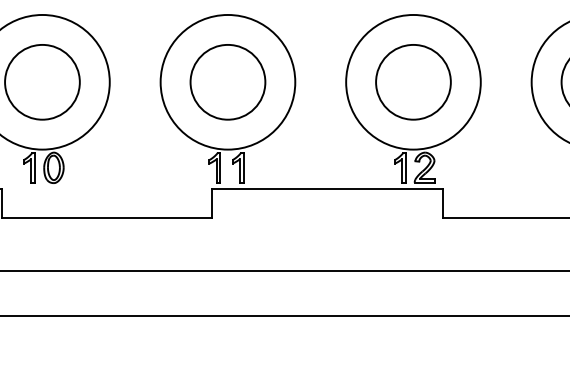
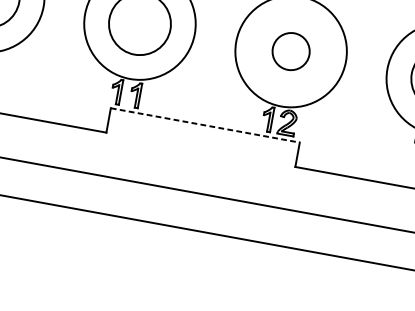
circle: (413, 81) -> (291, 50), size x0.6
line: (327, 188) -> (205, 125), solid -> dashed

